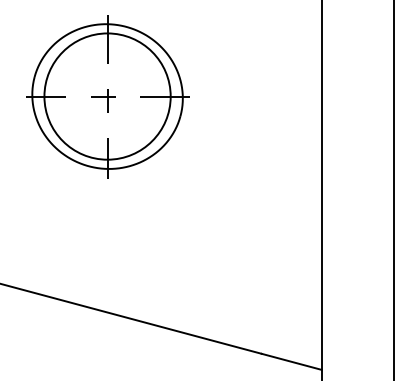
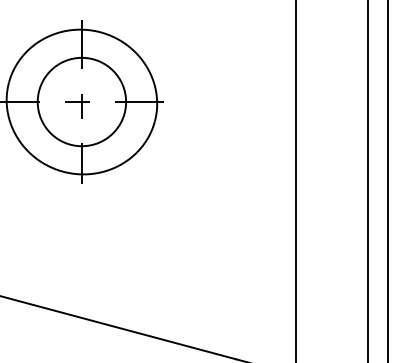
circle: (107, 96) -> (81, 101), size x0.7

